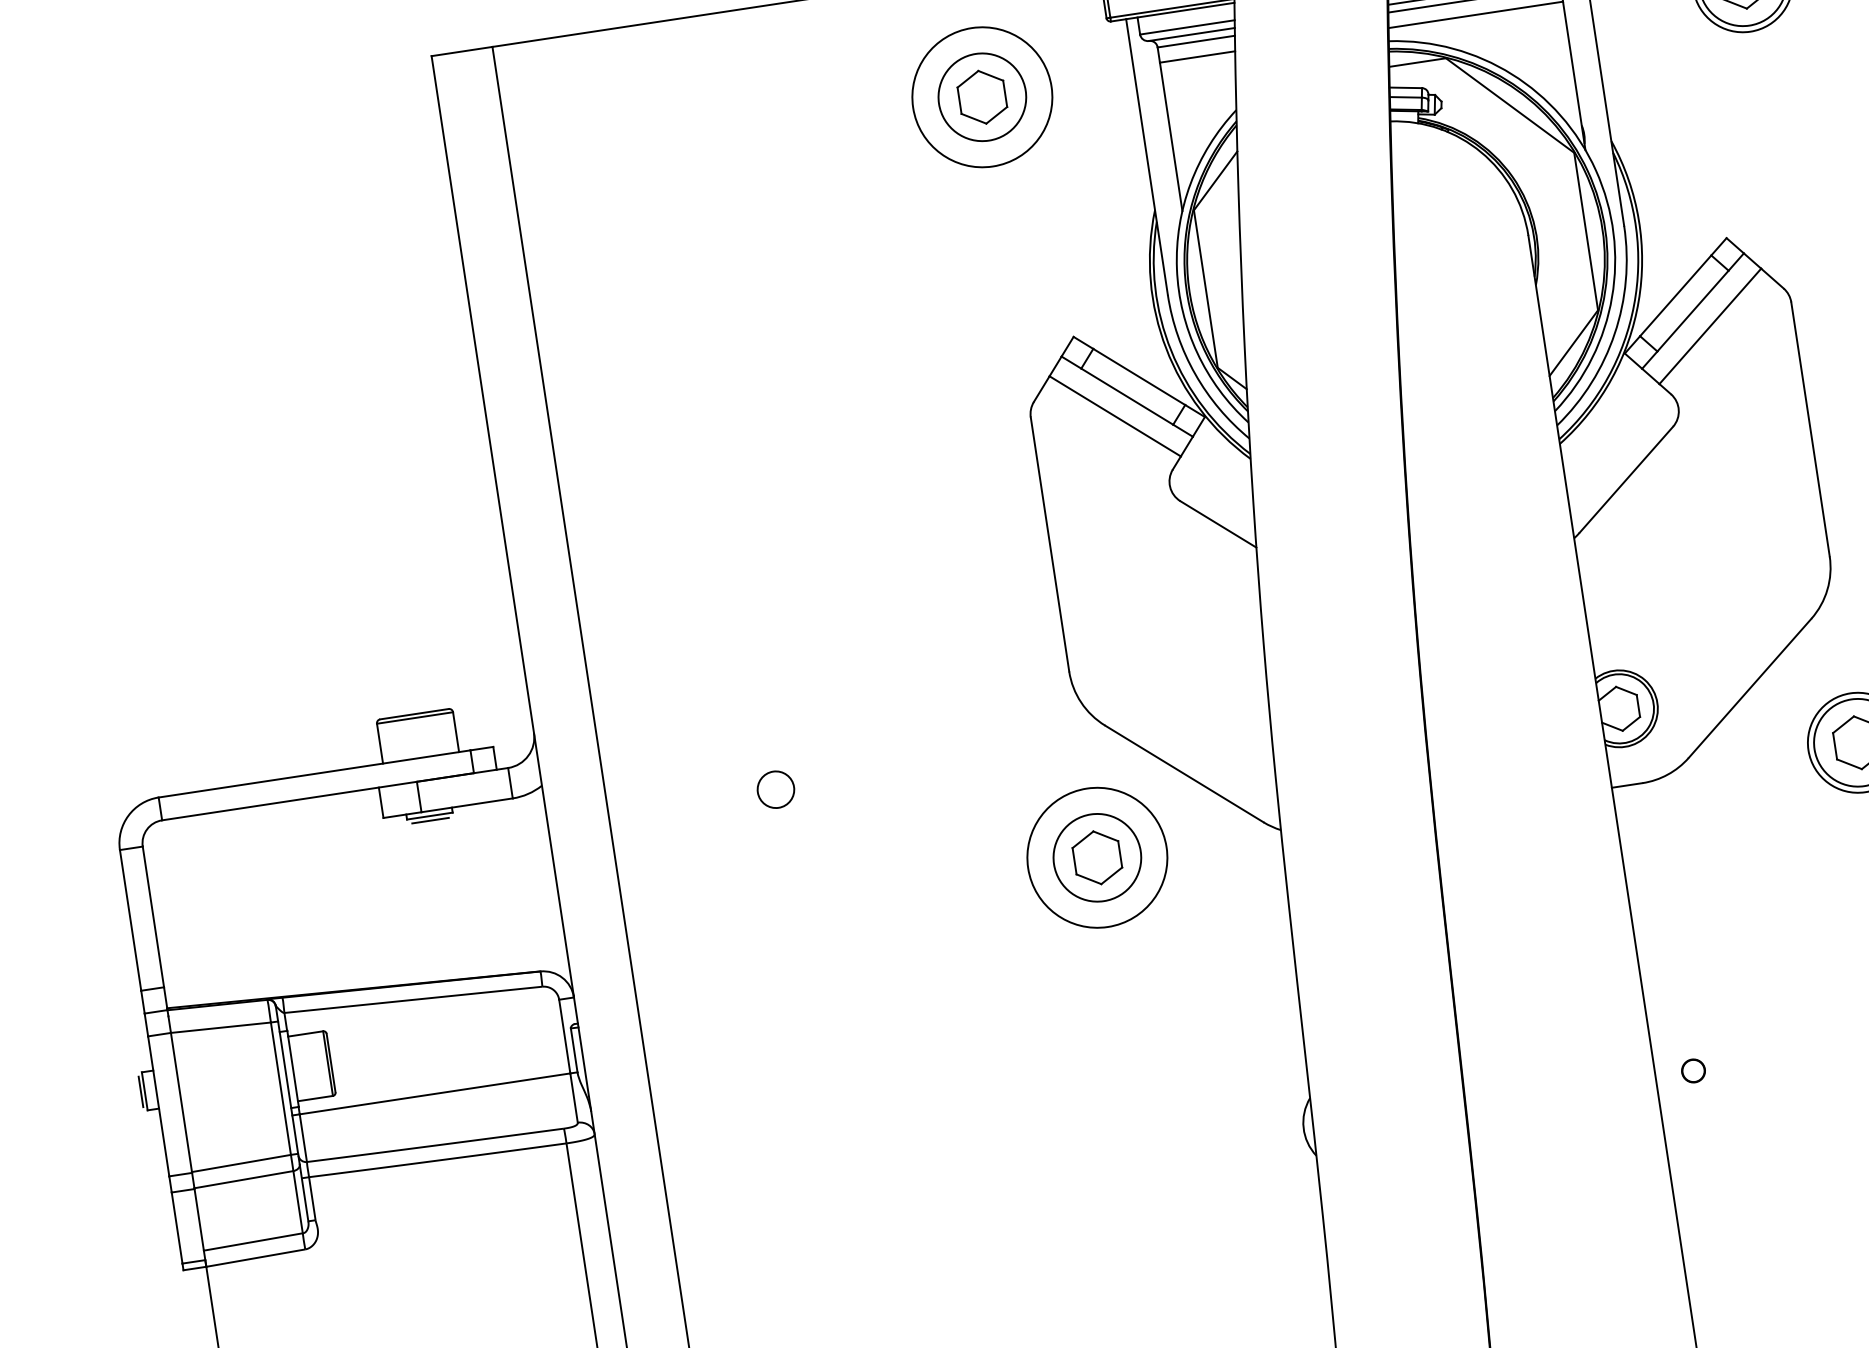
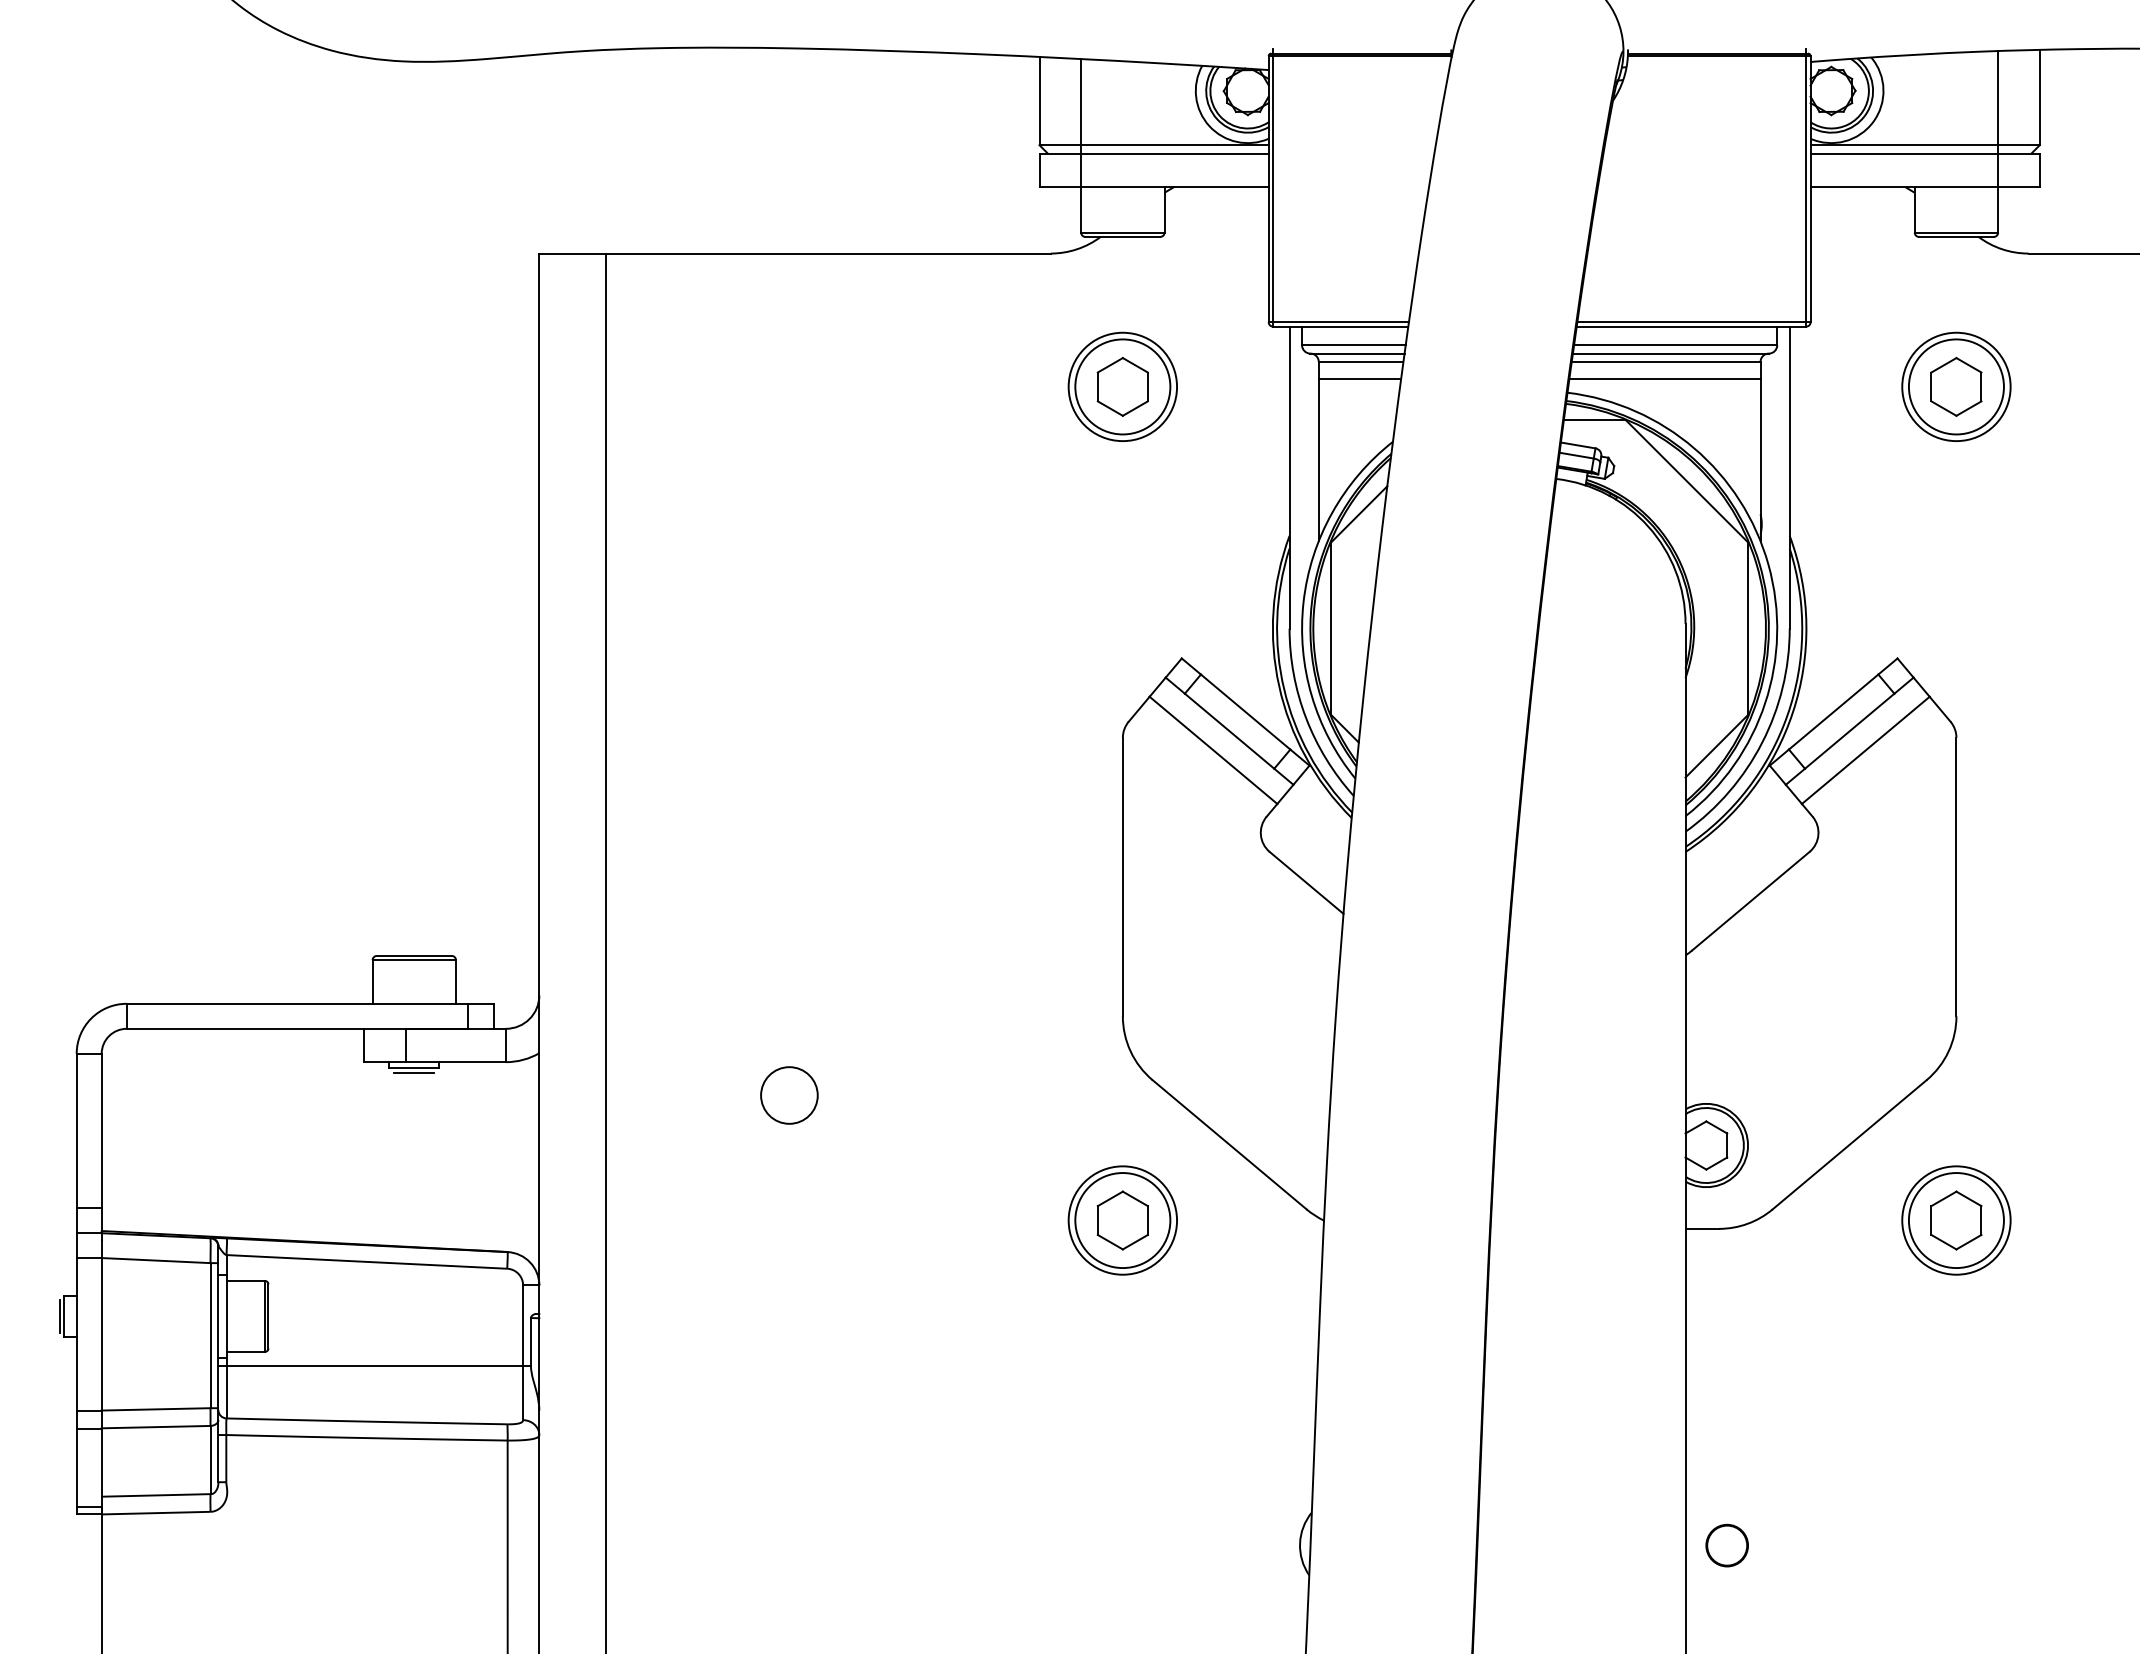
circle: (982, 96) -> (1122, 386), size x0.71
circle: (776, 789) -> (789, 1095), size x1.43
circle: (1097, 857) -> (1122, 1220), size x0.71
part: (1692, 1070) -> (1726, 1545), size x1.67

